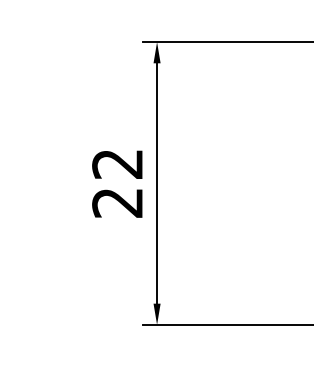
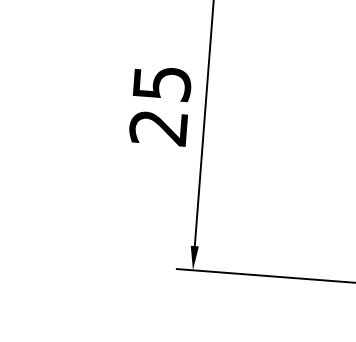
text: (117, 164) -> (161, 83), 22 -> 25

